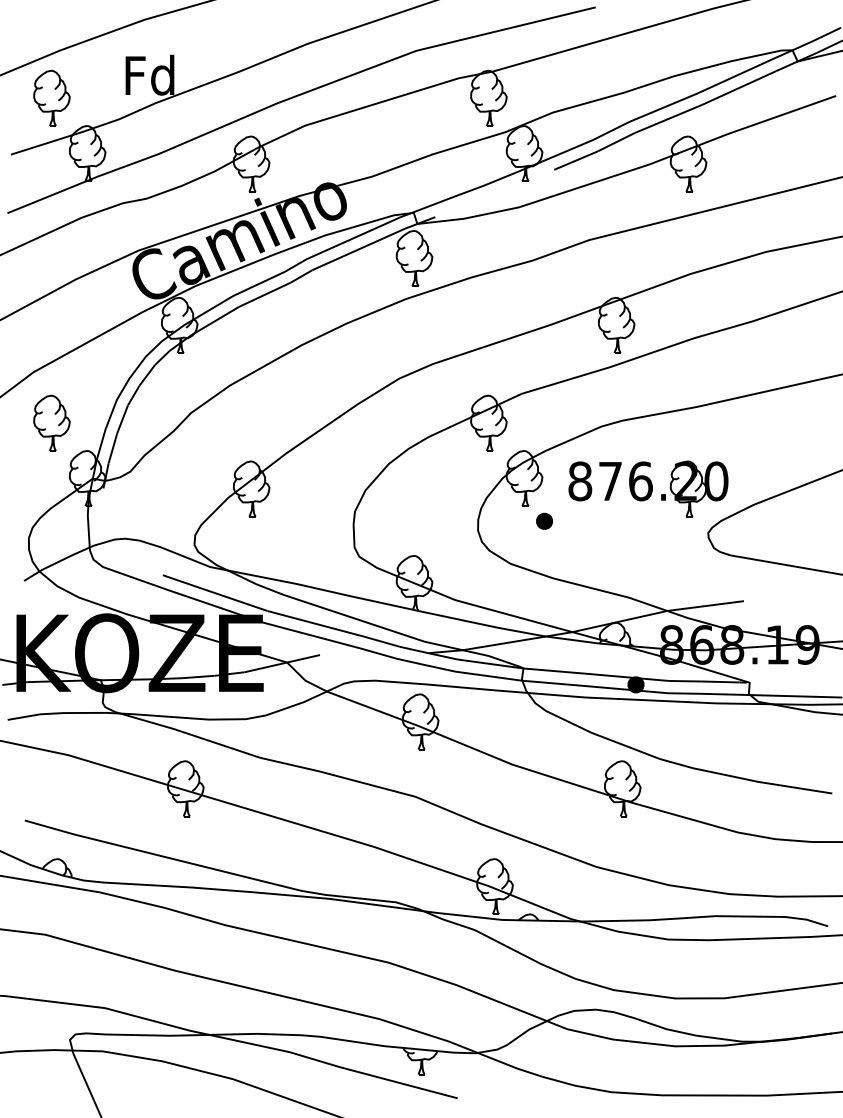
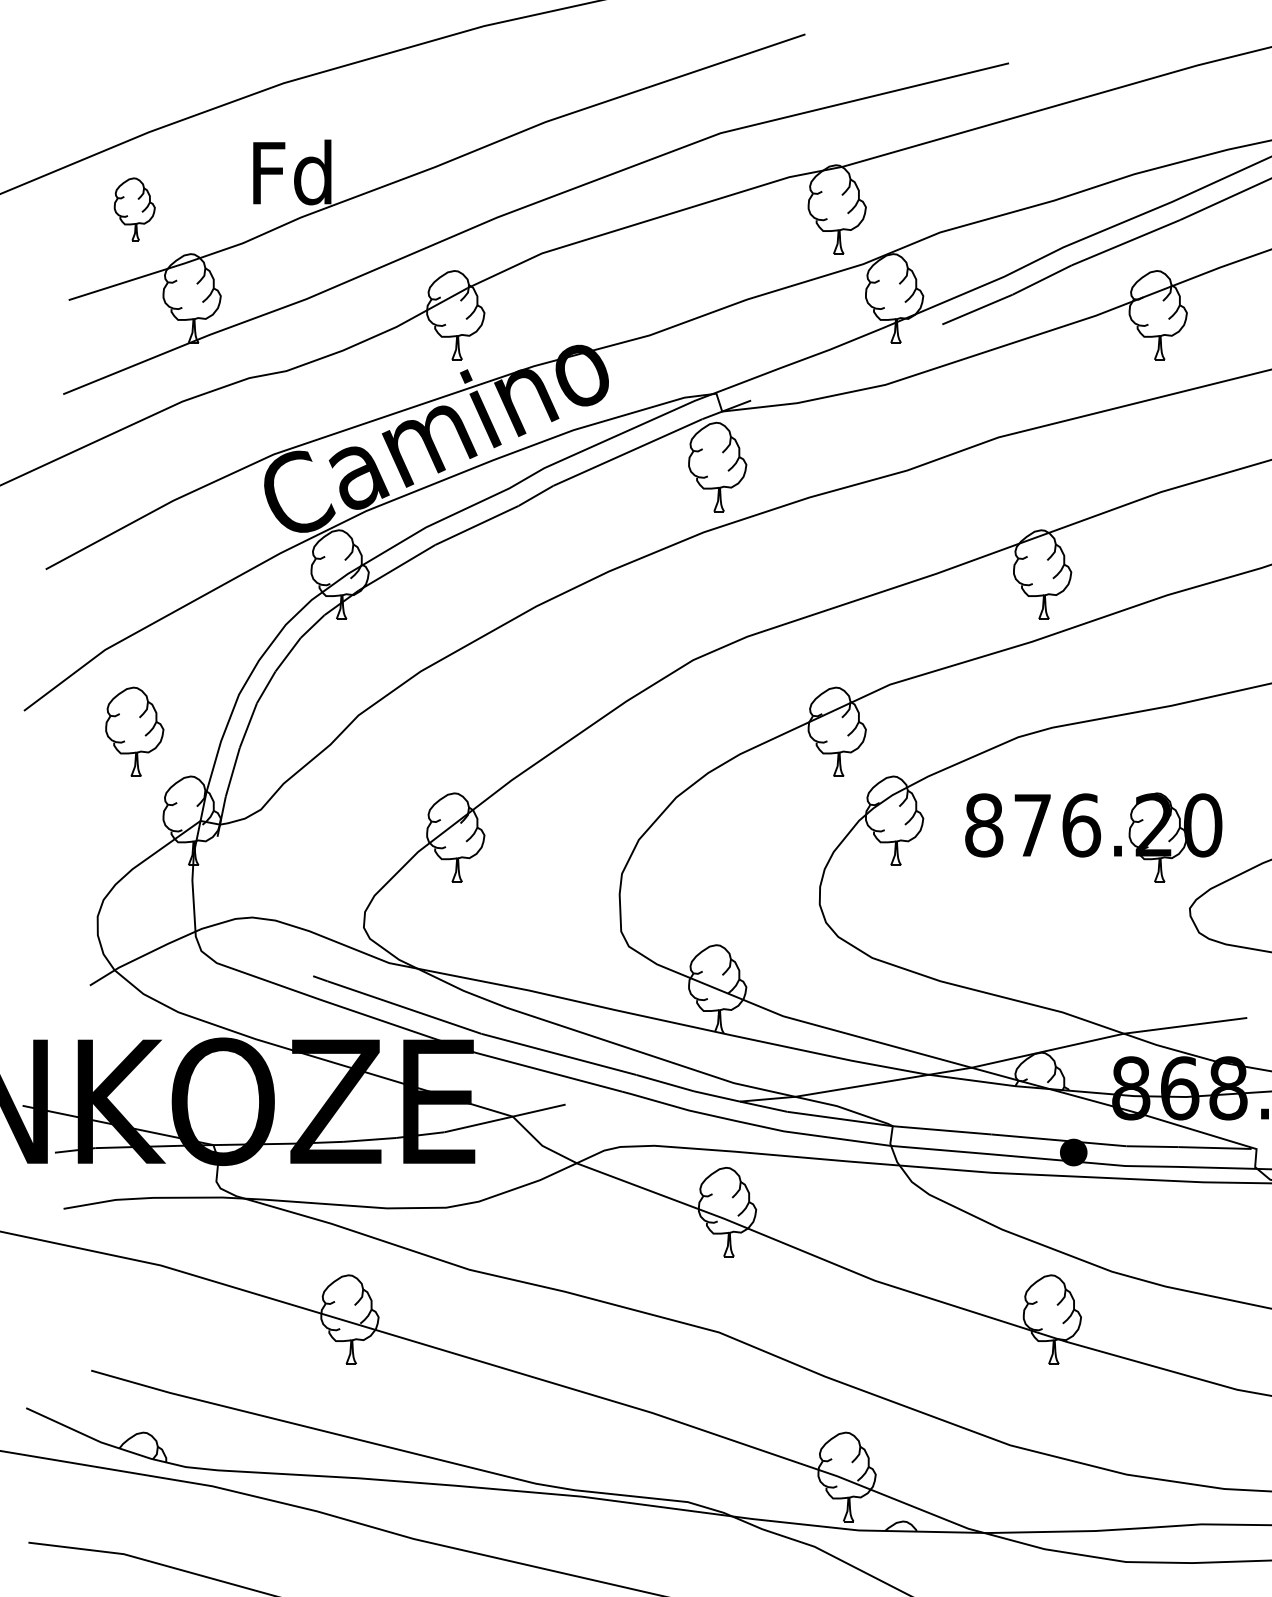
part: (51, 97) -> (133, 208), size x0.7
part: (544, 520) -> (926, 888), removed

